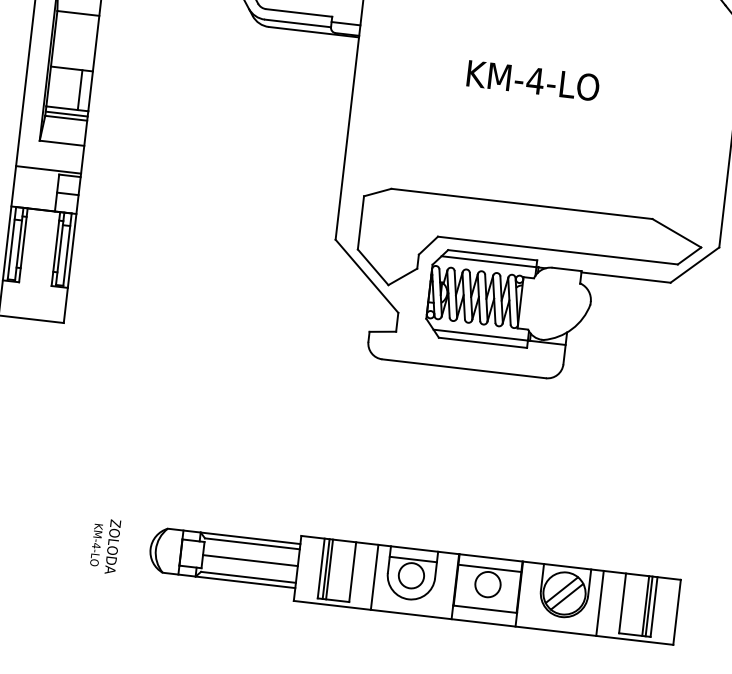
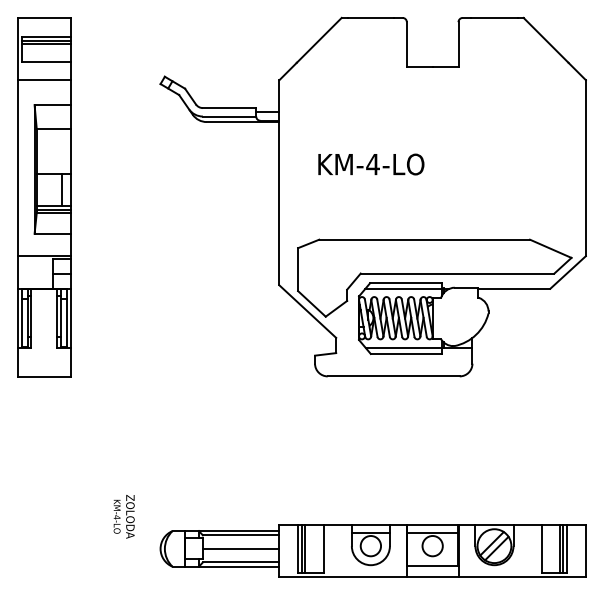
text: (533, 80) -> (371, 164), moved
text: (104, 545) -> (123, 516), moved
line: (374, 576) -> (341, 550), removed
line: (599, 603) -> (523, 550), removed

